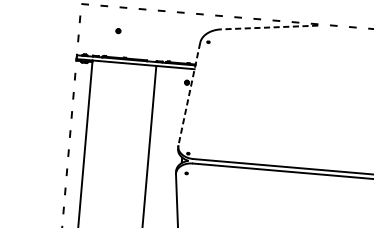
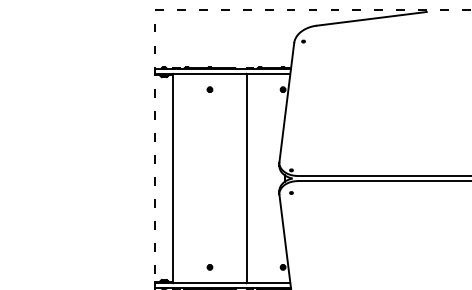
line: (269, 27) -> (371, 18), dashed -> solid
part: (118, 30) -> (209, 89), moved
line: (189, 94) -> (286, 102), dashed -> solid

